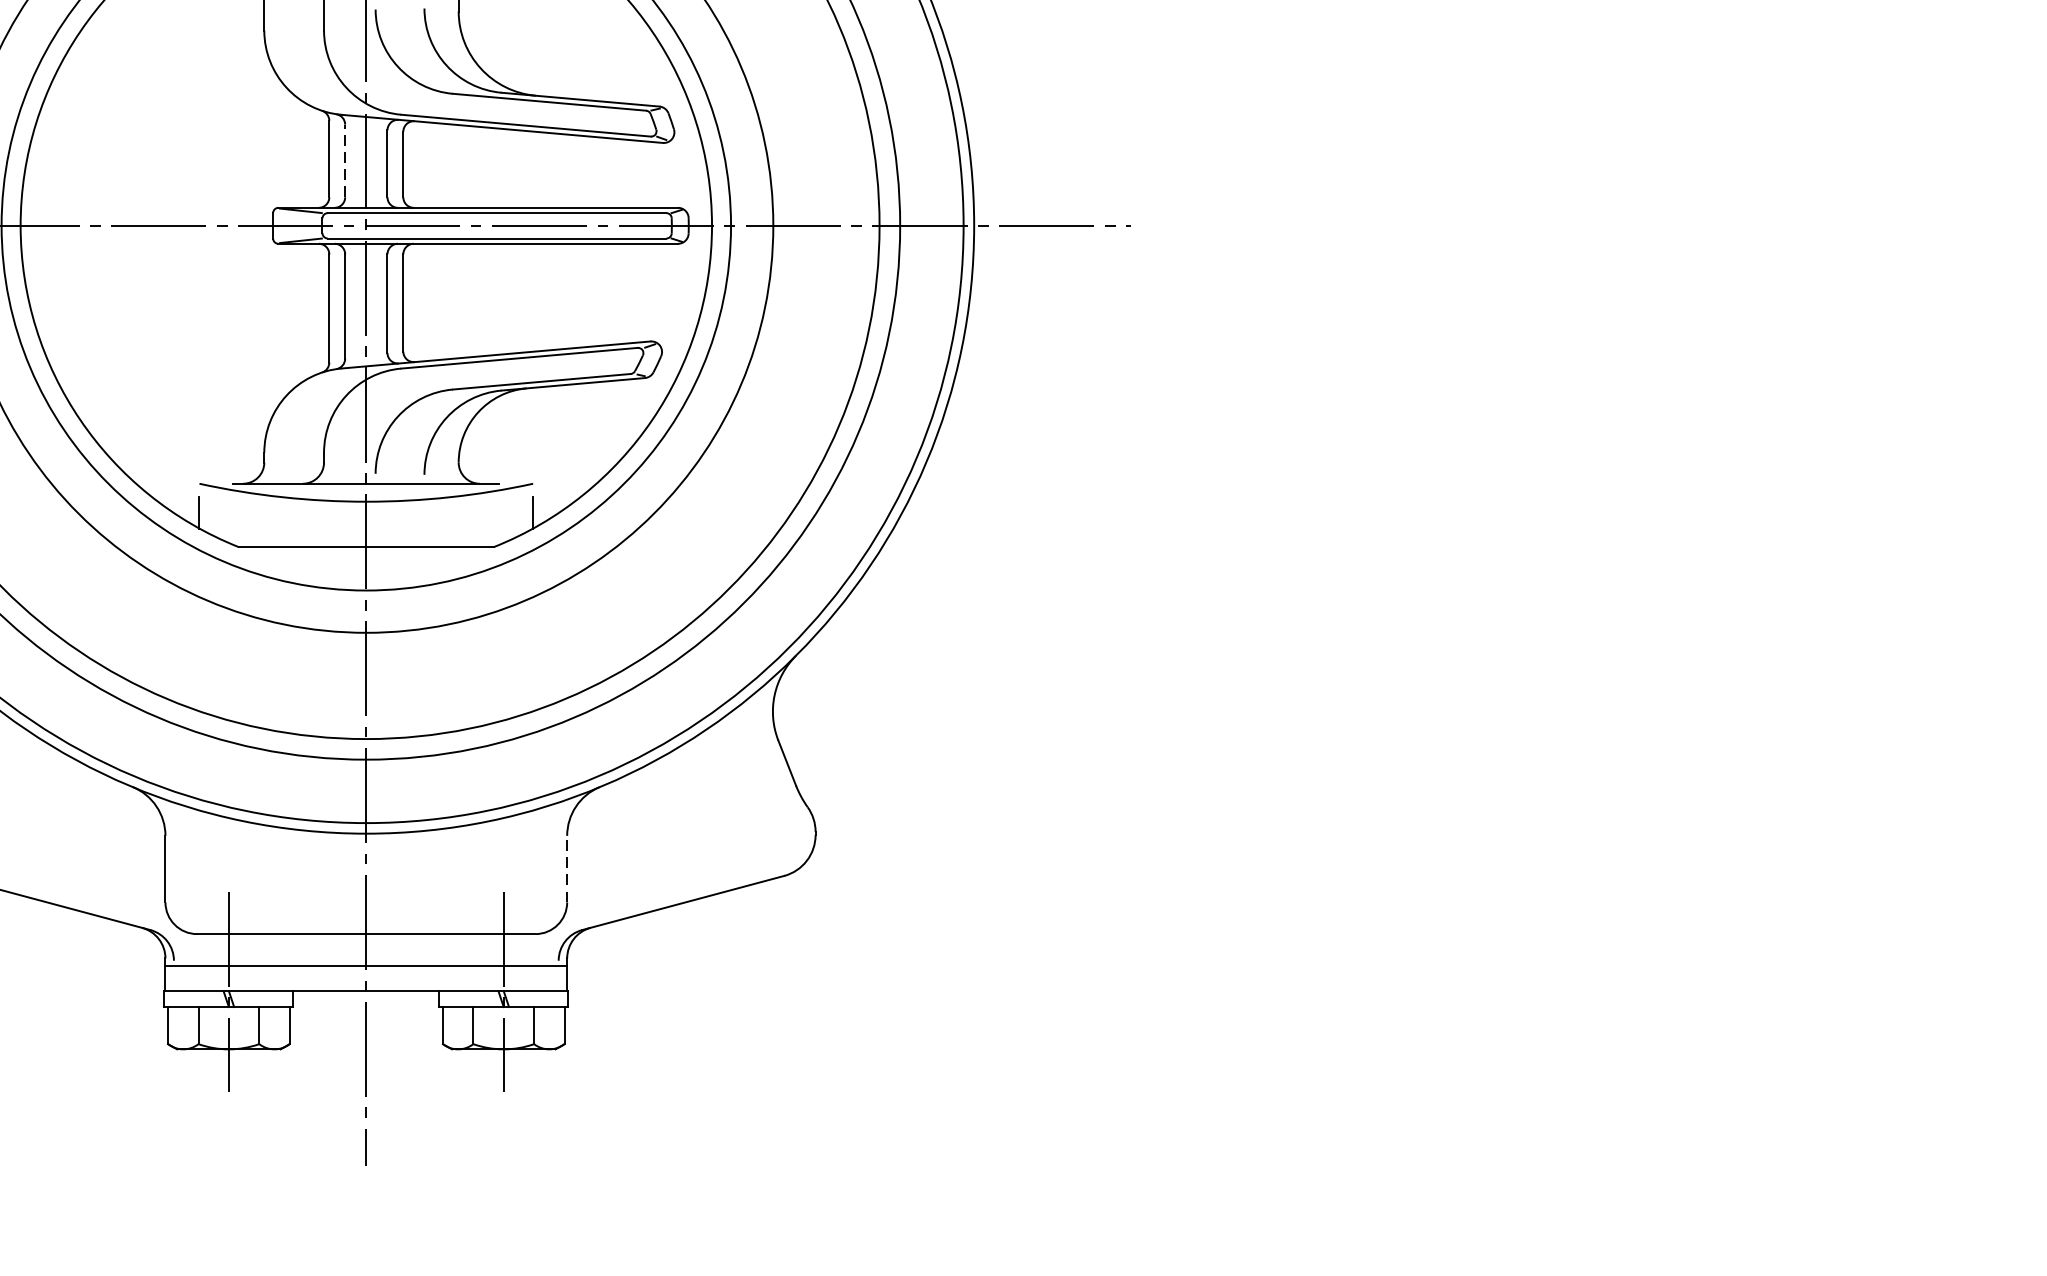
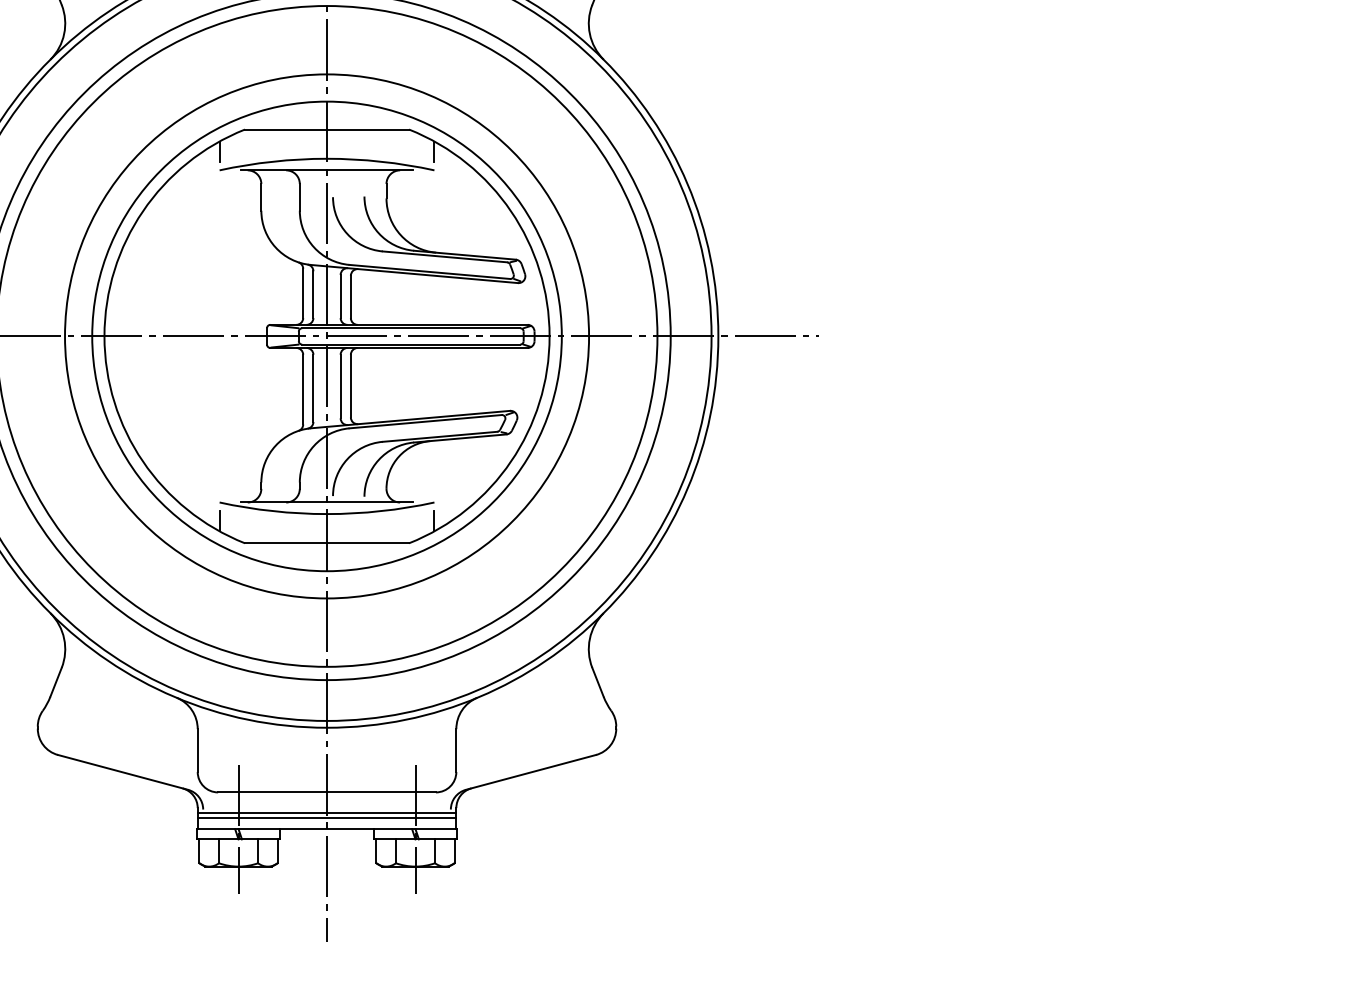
line: (345, 160) -> (313, 294), dashed -> solid
line: (567, 868) -> (456, 750), dashed -> solid
line: (365, 974) -> (326, 818), added

